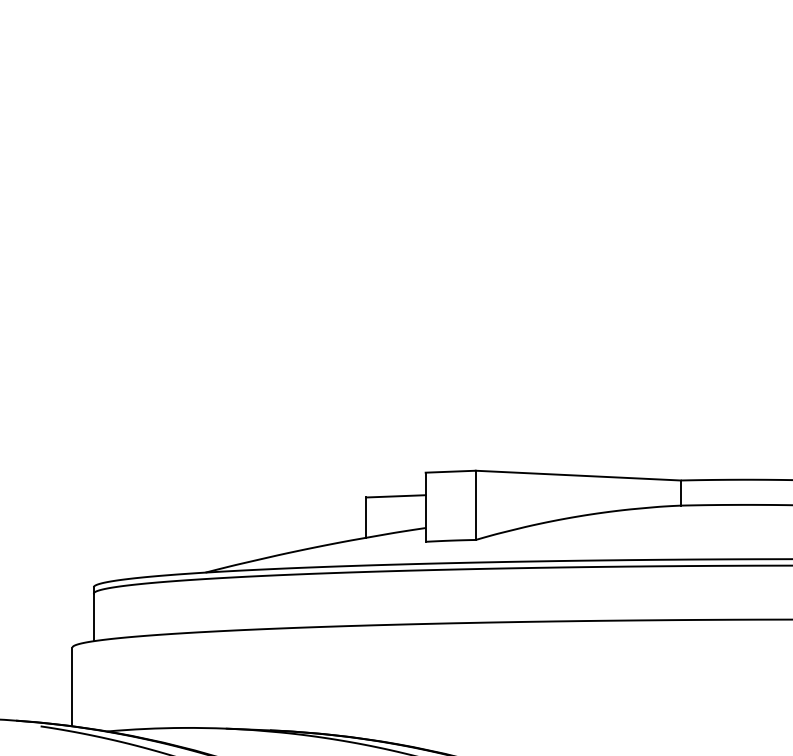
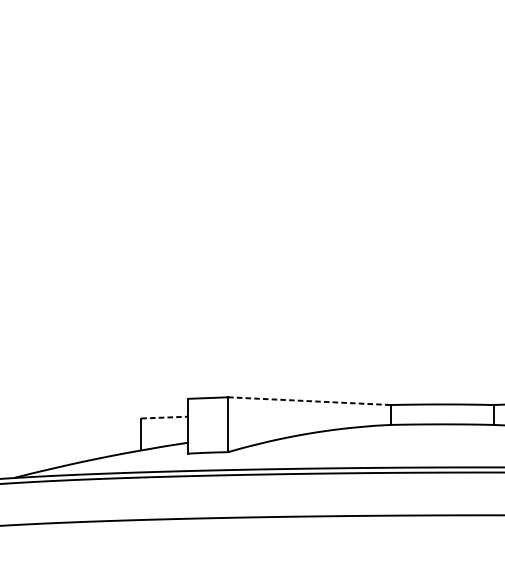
line: (578, 475) -> (309, 401), solid -> dashed
line: (395, 496) -> (164, 417), solid -> dashed

